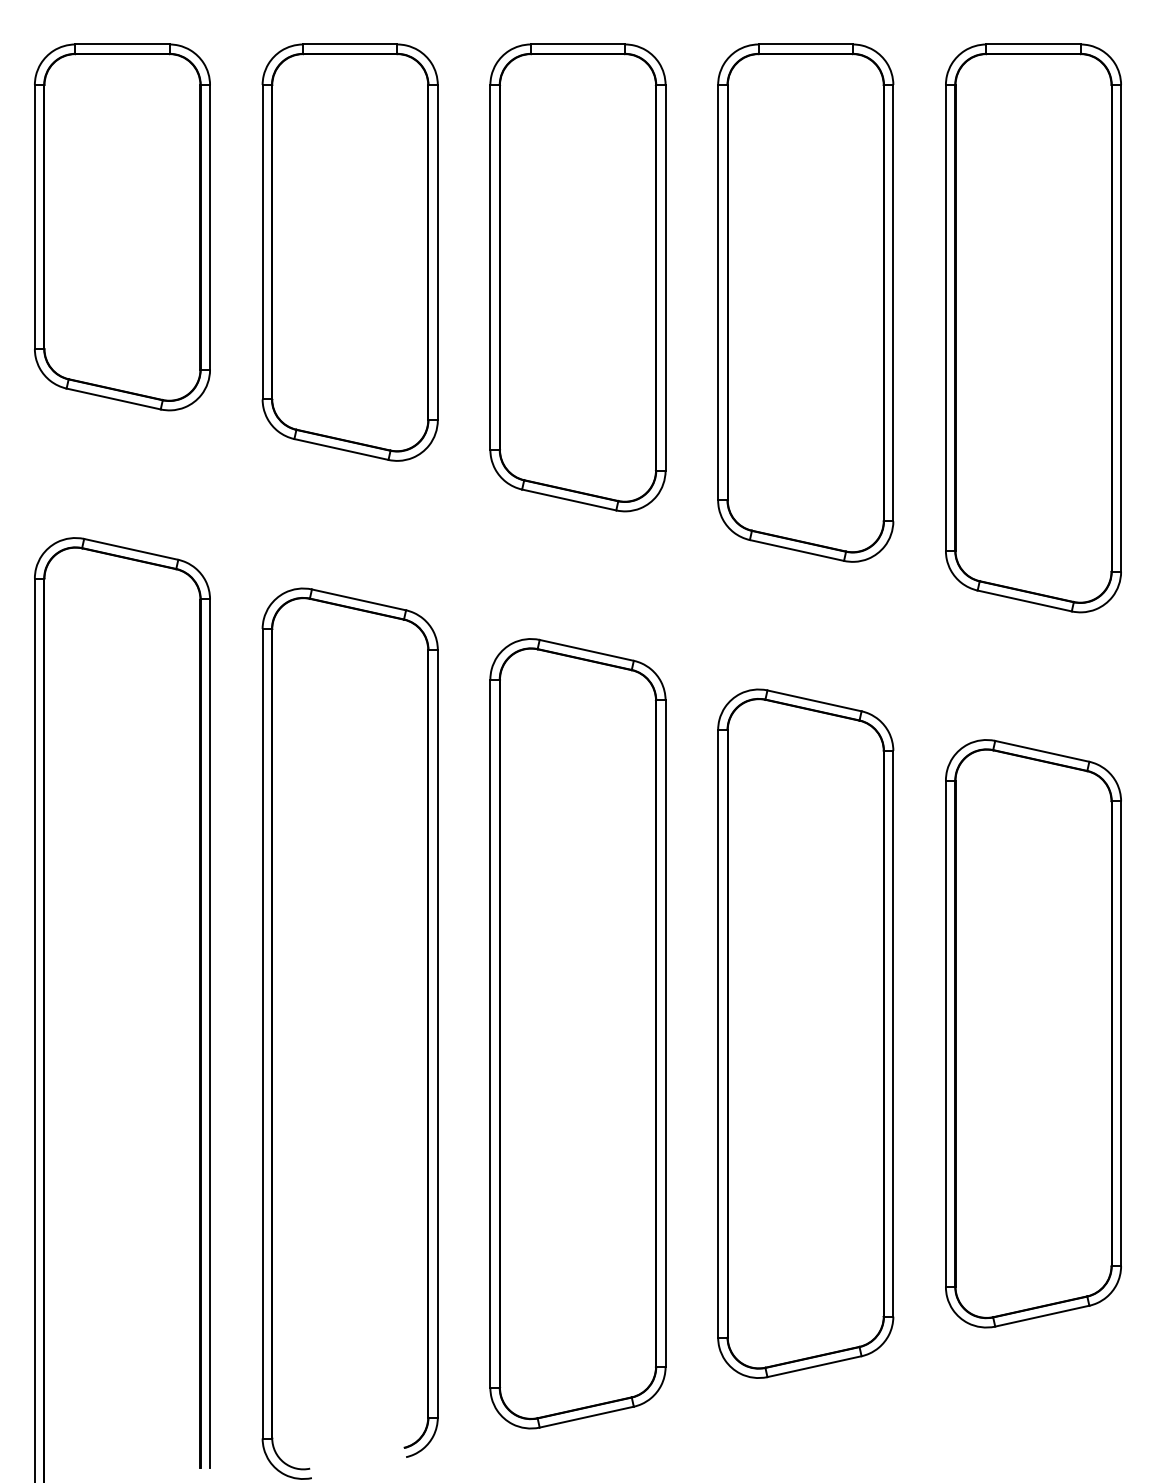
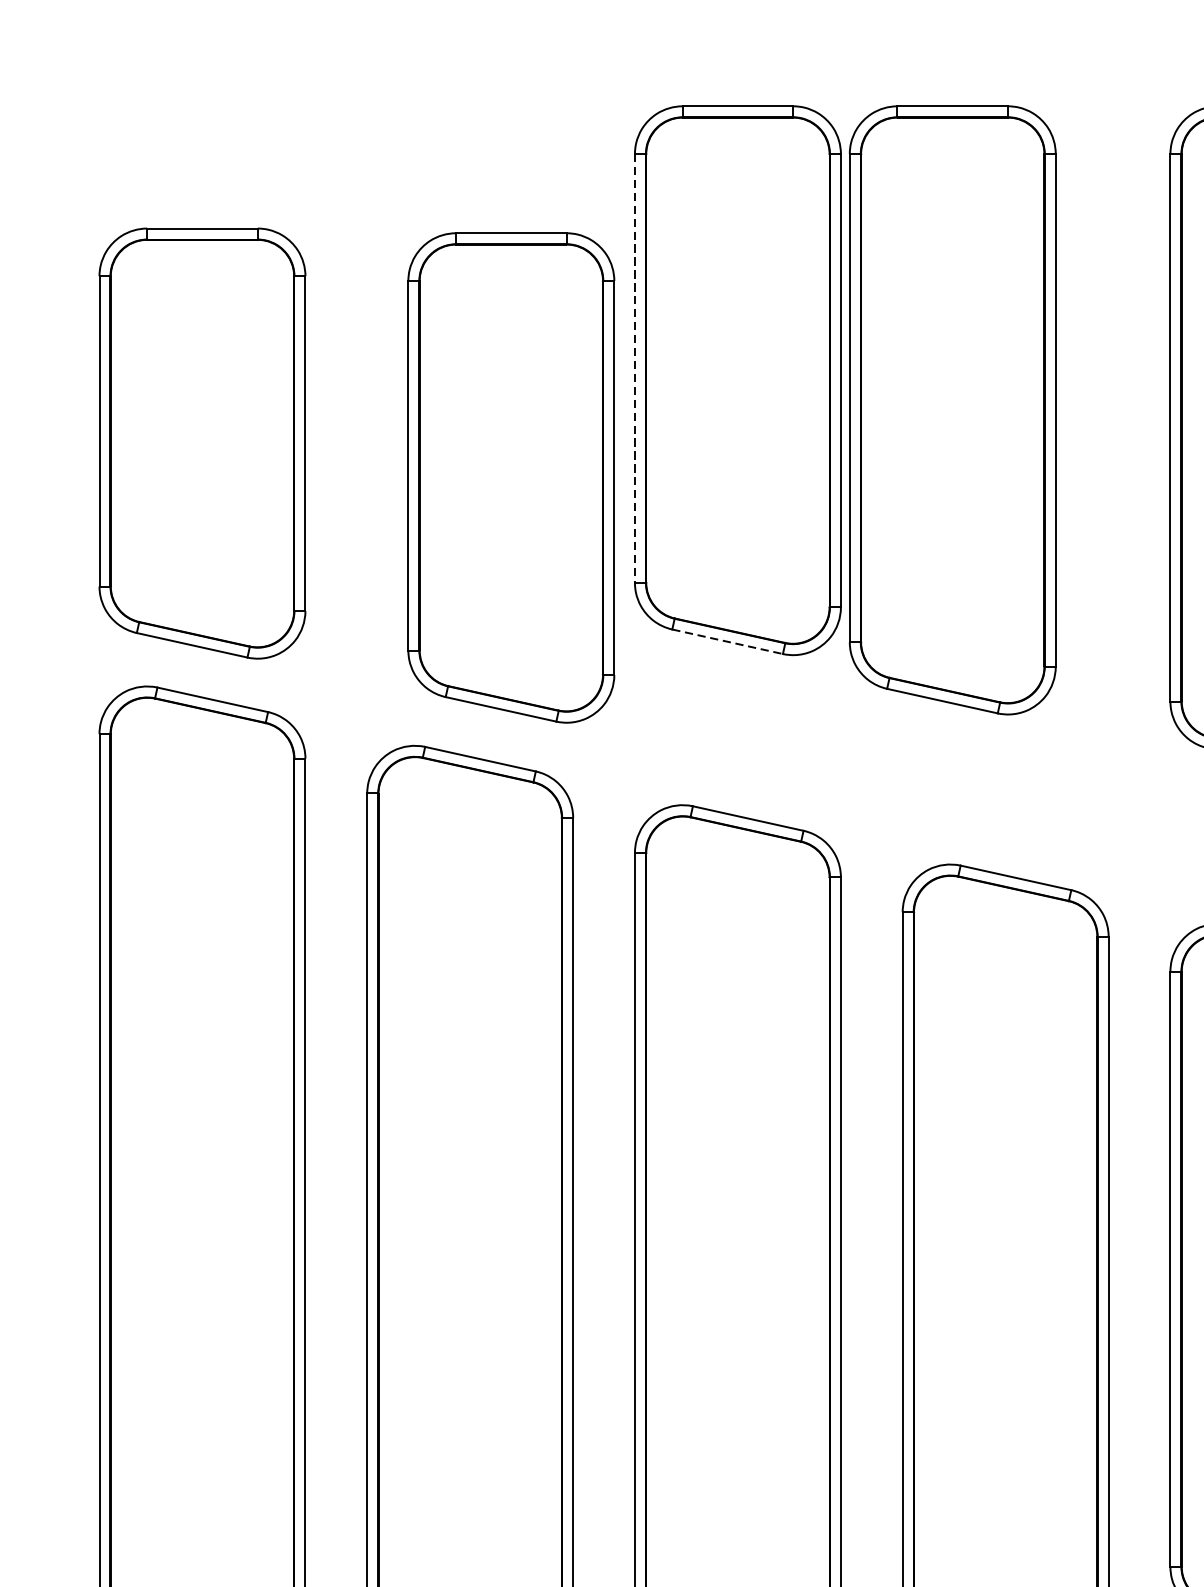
part: (122, 227) -> (202, 443), moved
part: (349, 252) -> (510, 477), moved
line: (490, 268) -> (635, 369), solid -> dashed
part: (805, 302) -> (952, 409), moved
line: (569, 500) -> (727, 642), solid -> dashed

